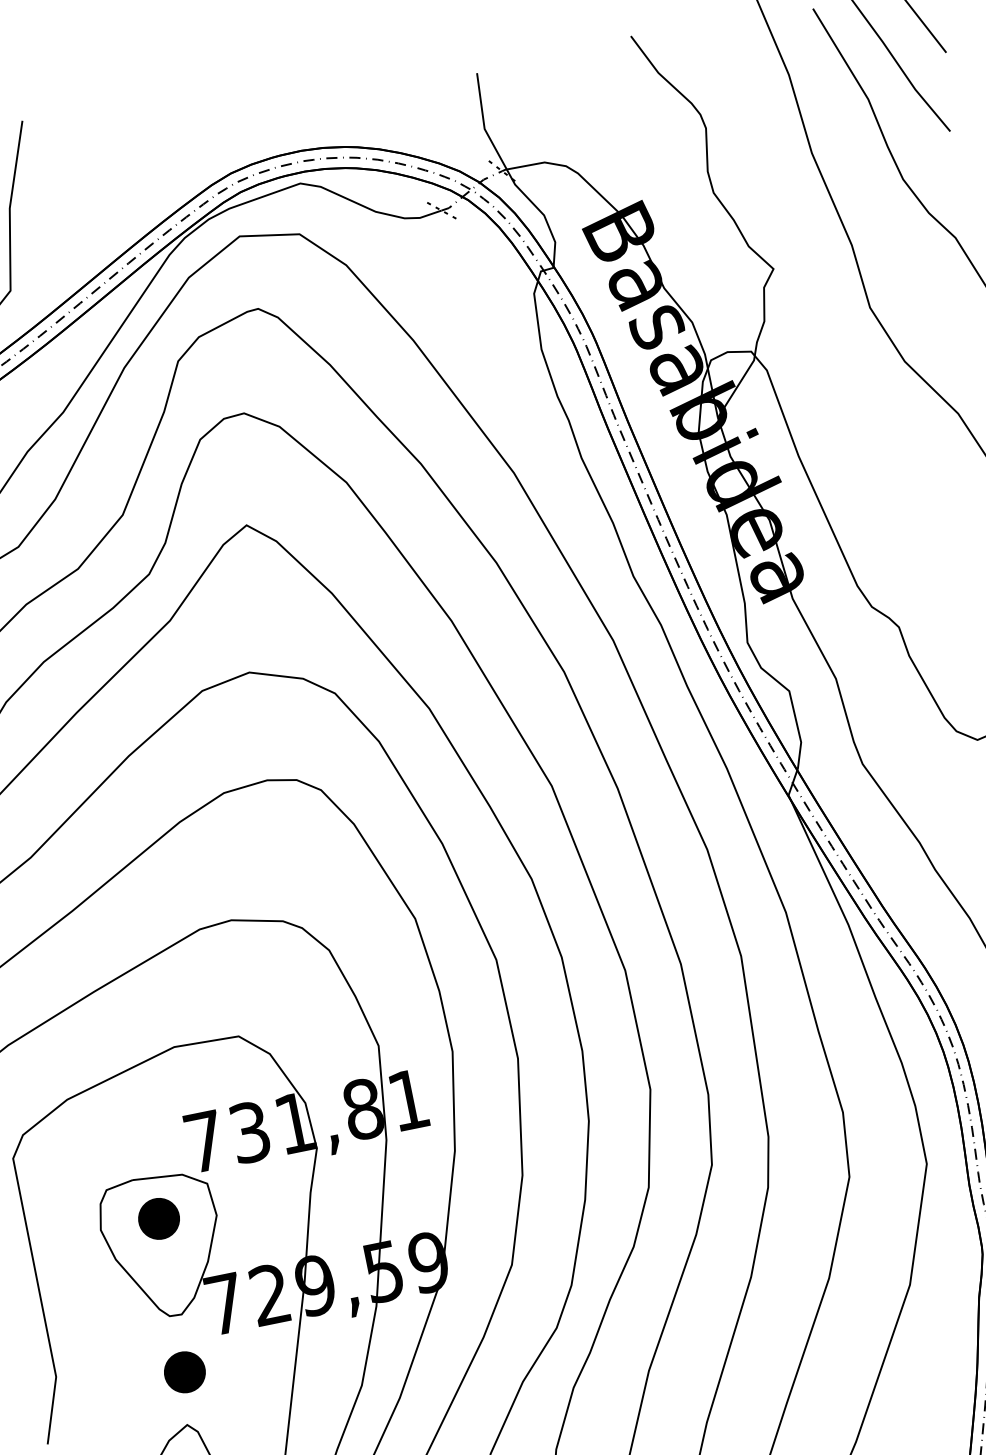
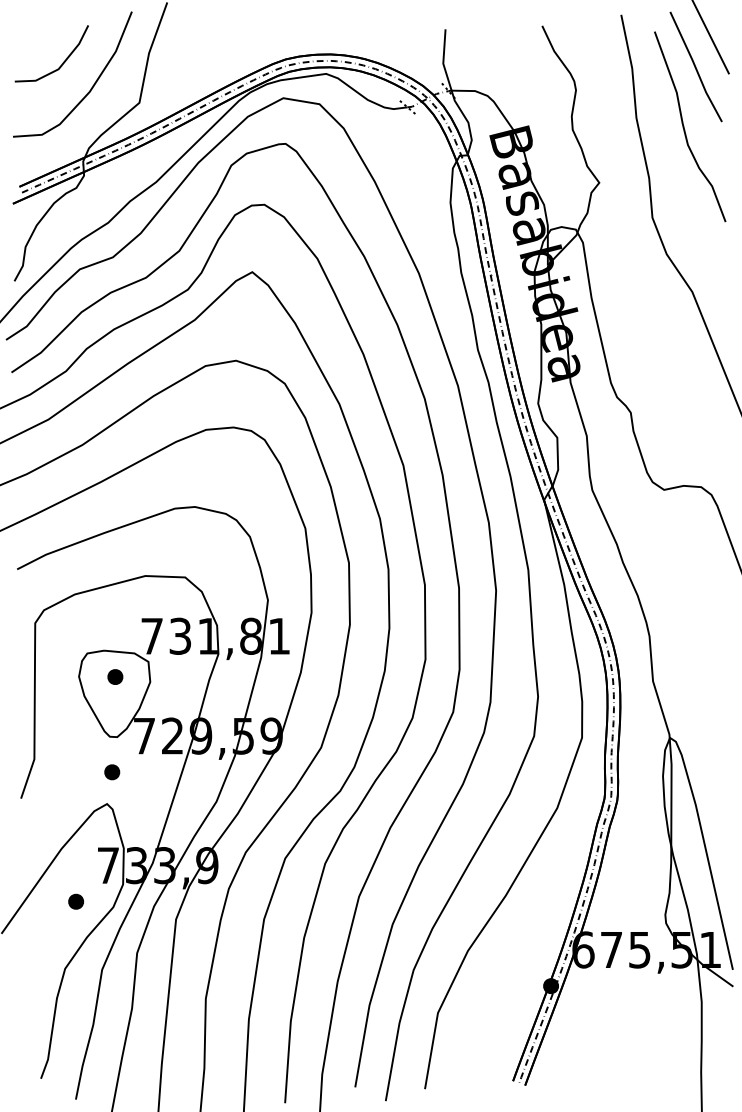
part: (159, 1217) -> (115, 676), size x0.62
part: (185, 1372) -> (112, 772), size x0.62

